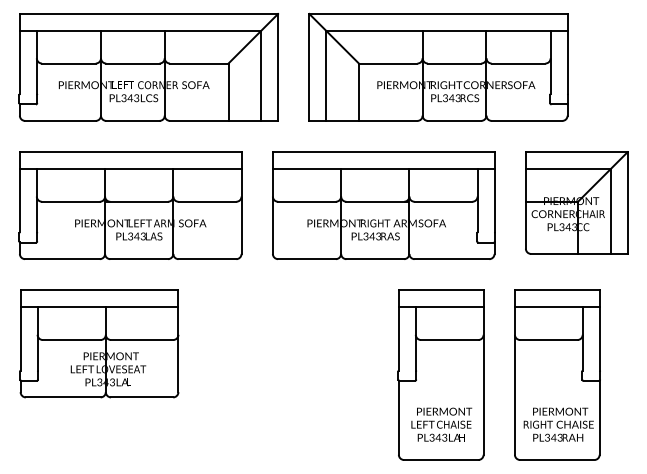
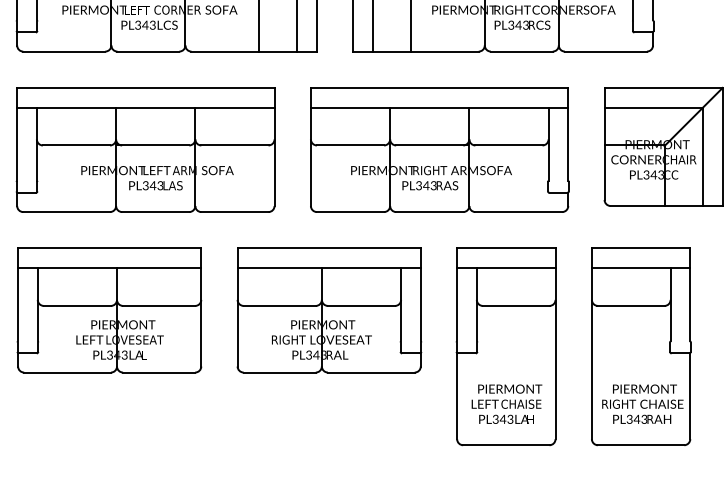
part: (288, 343) -> (329, 309), added

